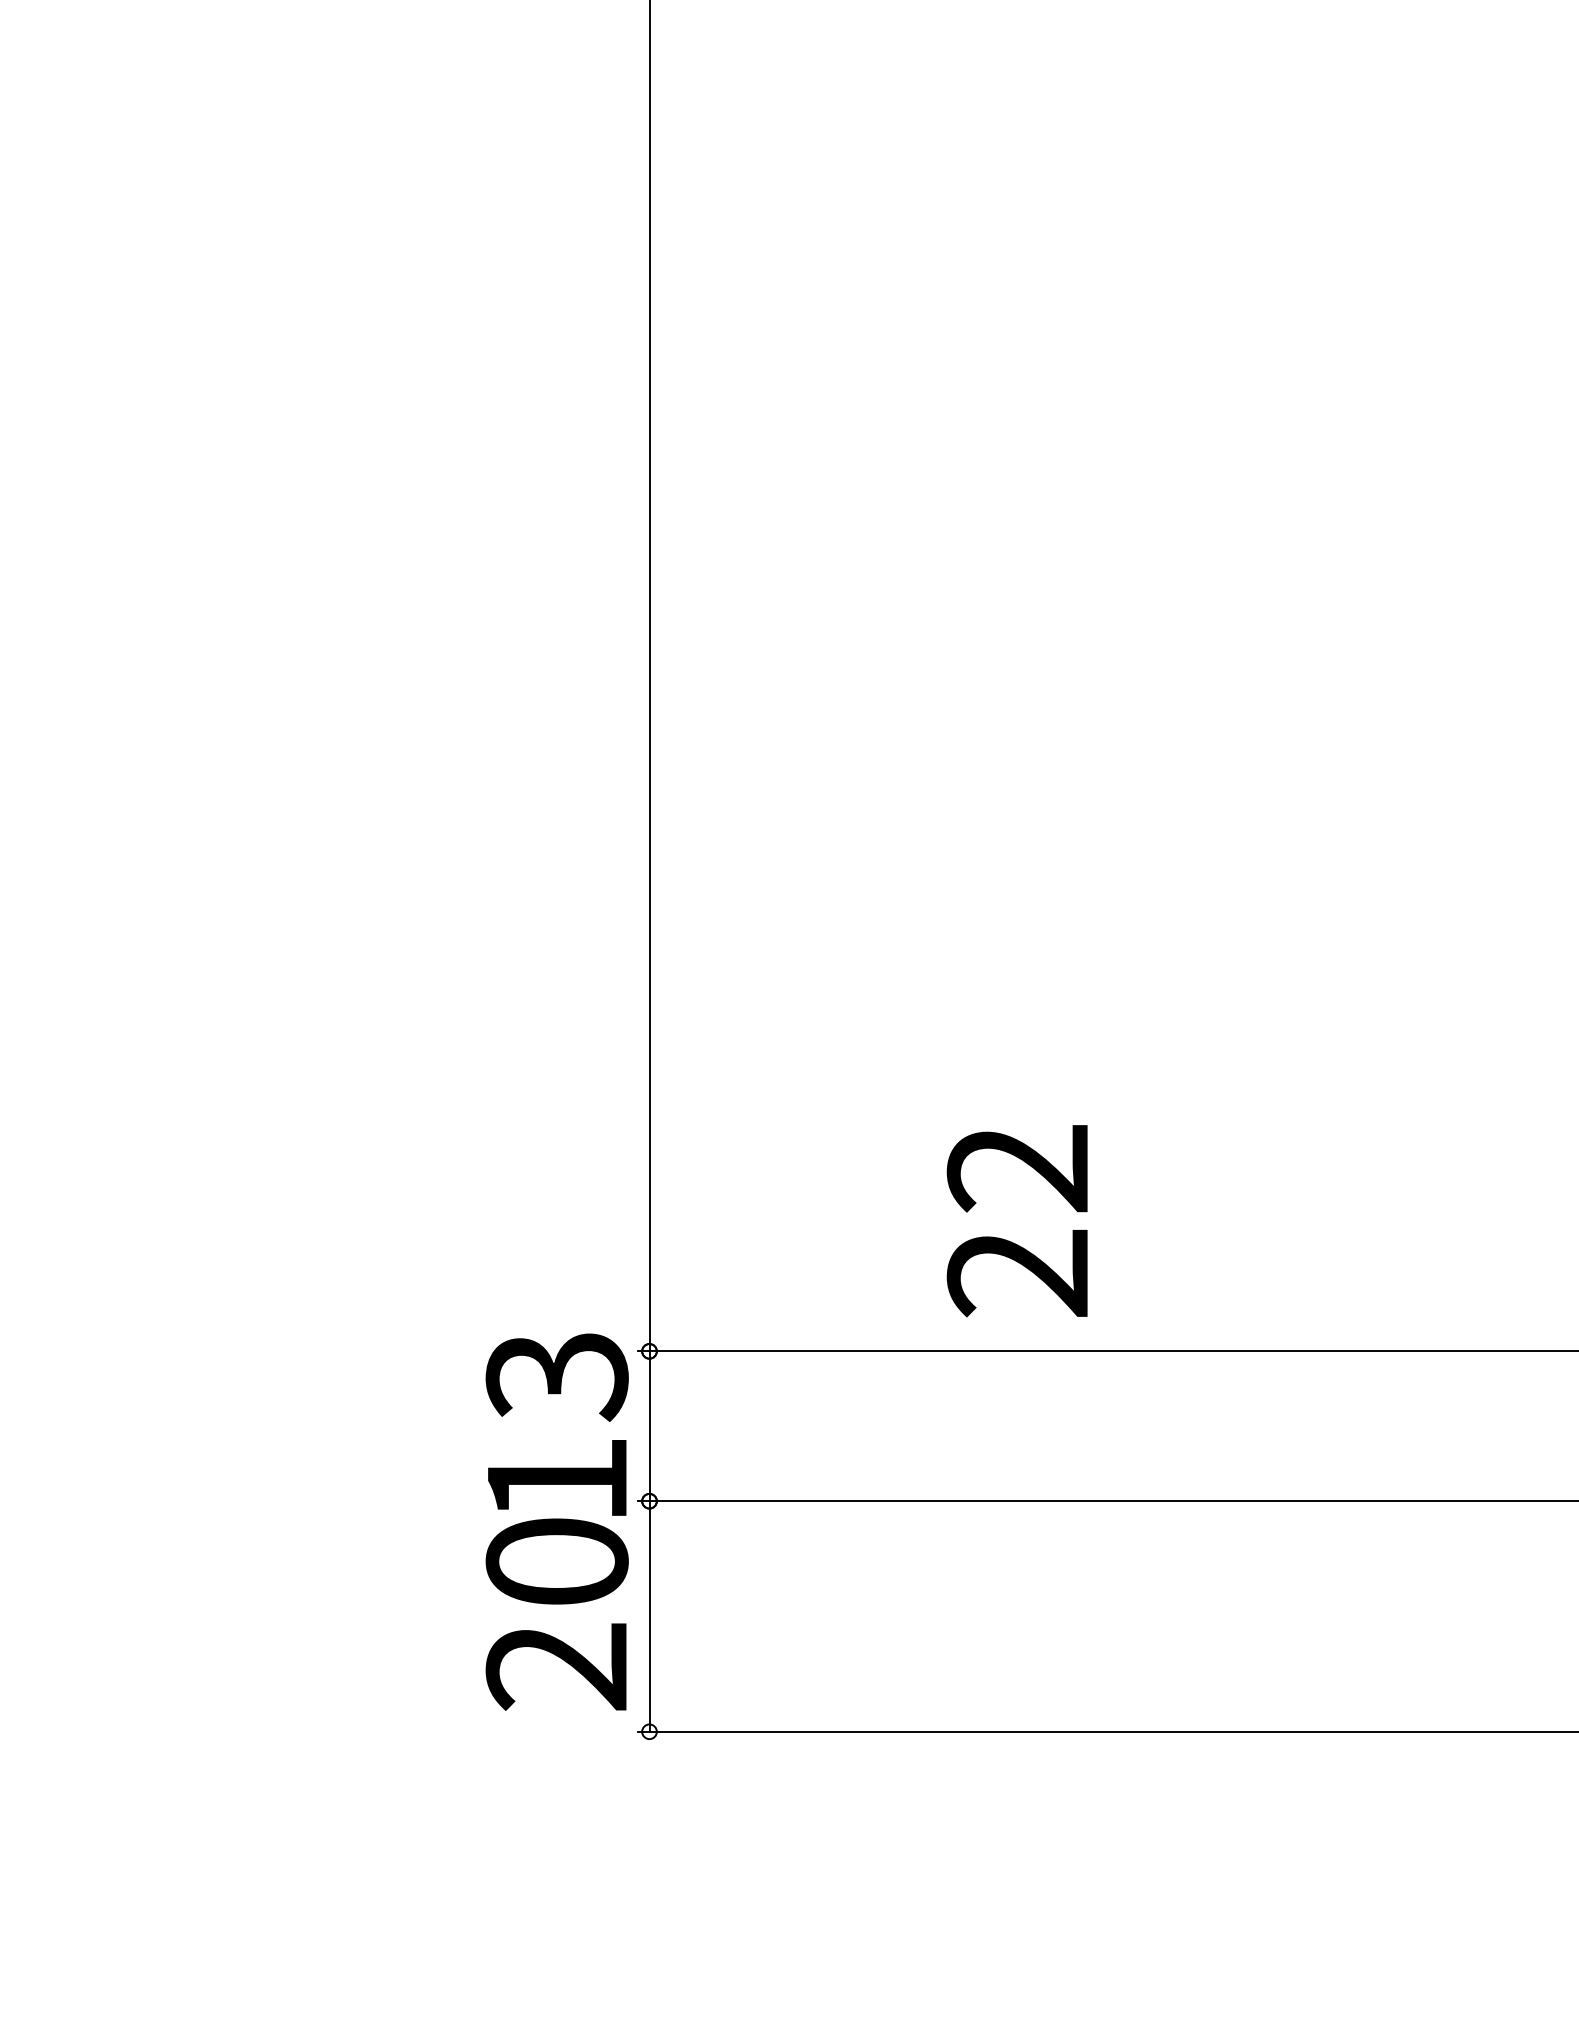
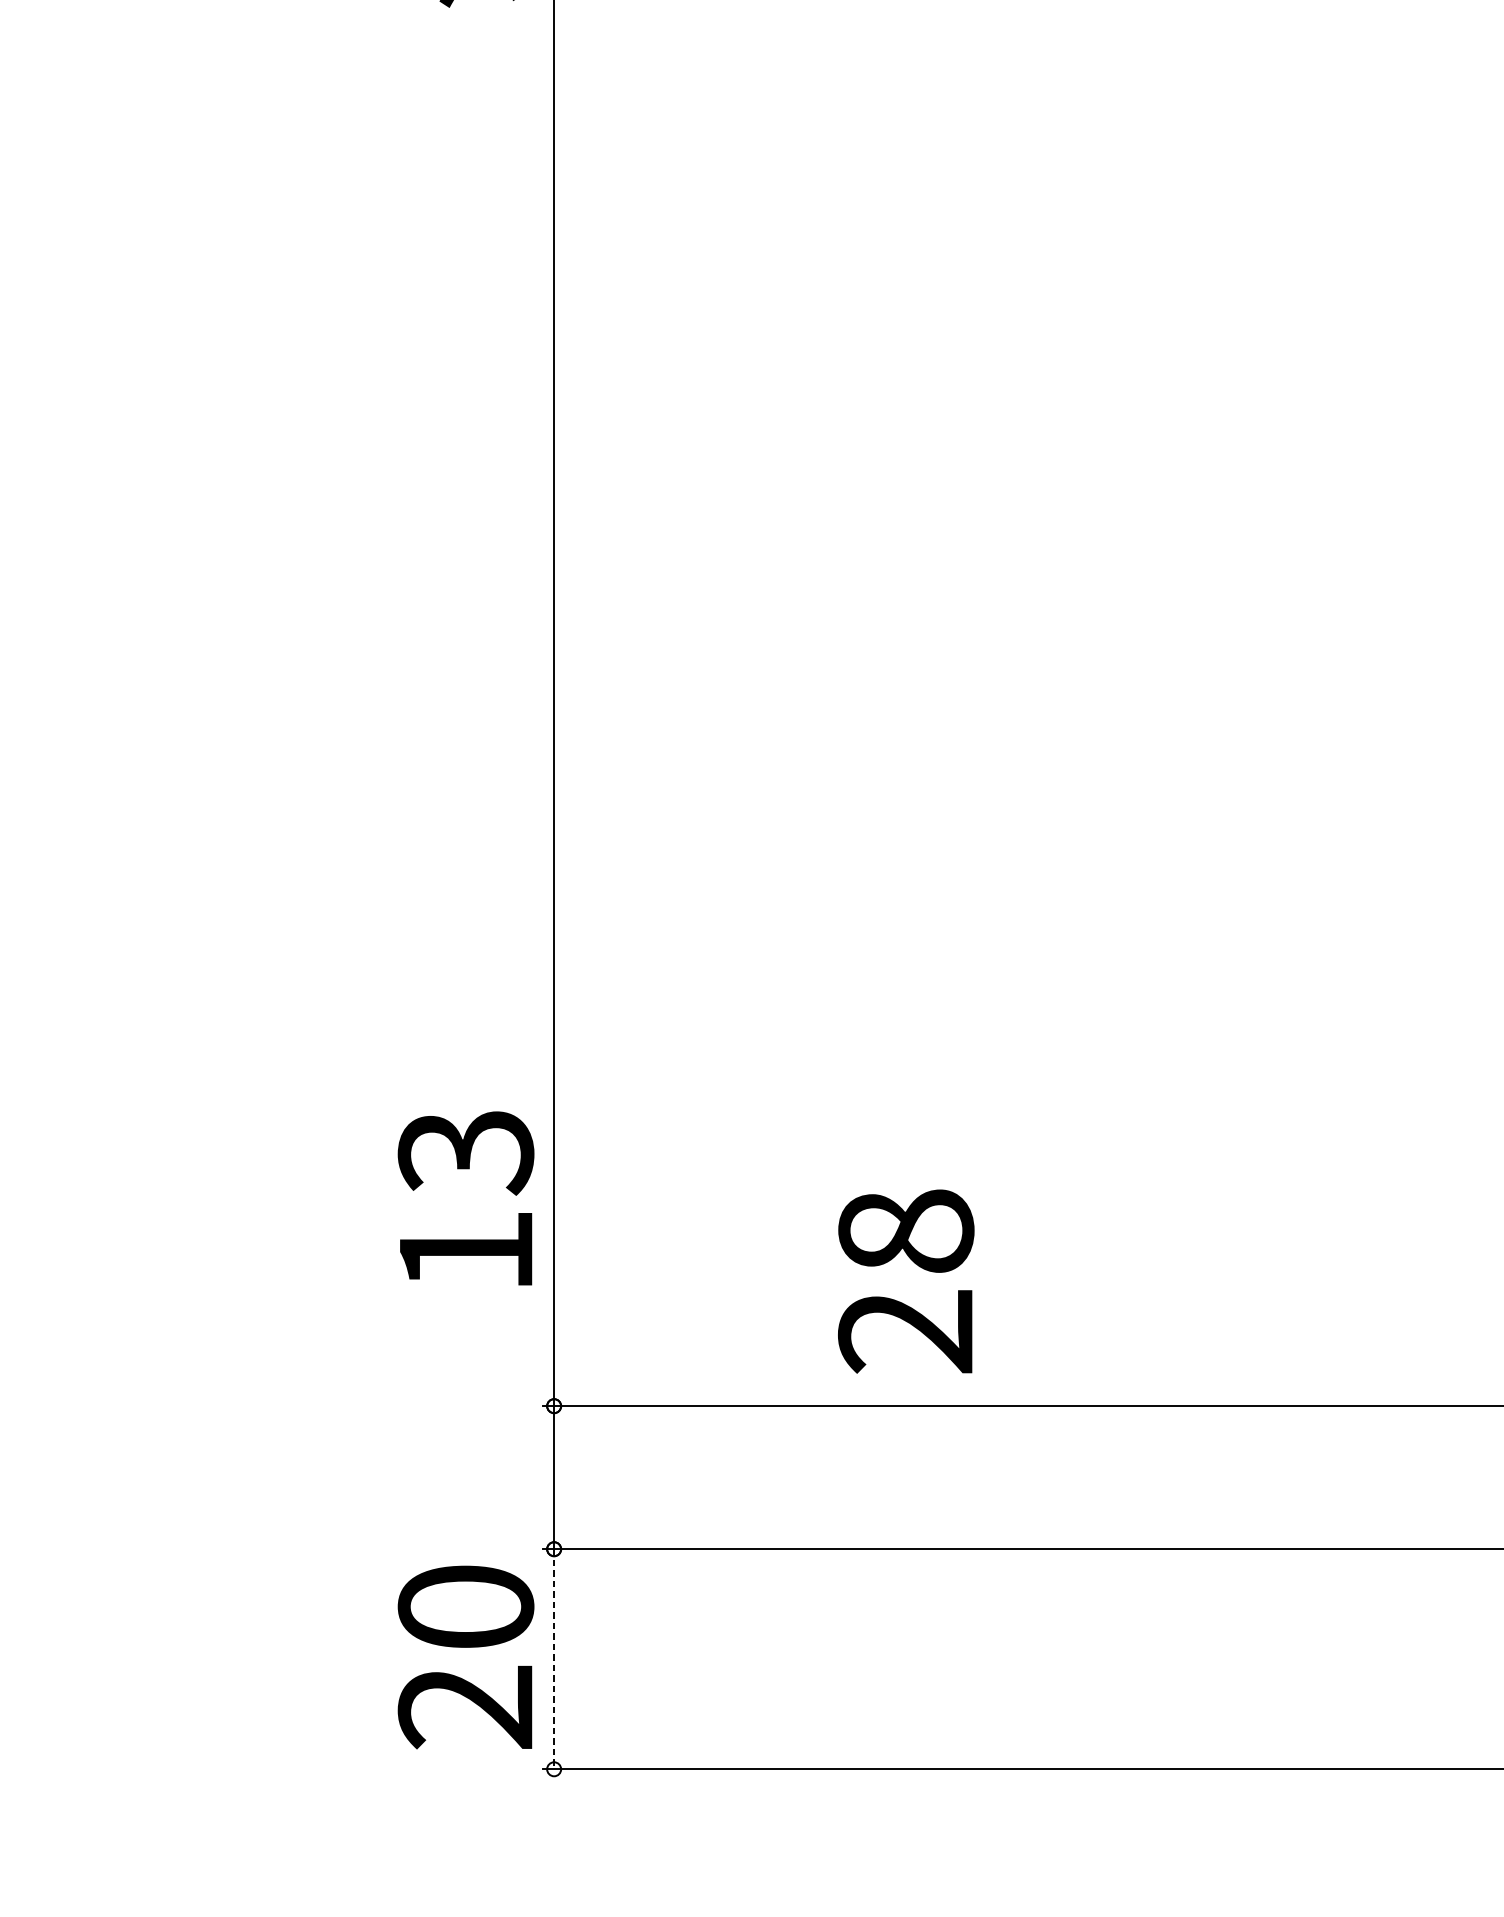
text: (1017, 1168) -> (905, 1231), 22 -> 28
text: (556, 1424) -> (465, 1198), moved
line: (649, 1617) -> (554, 1660), solid -> dashed

